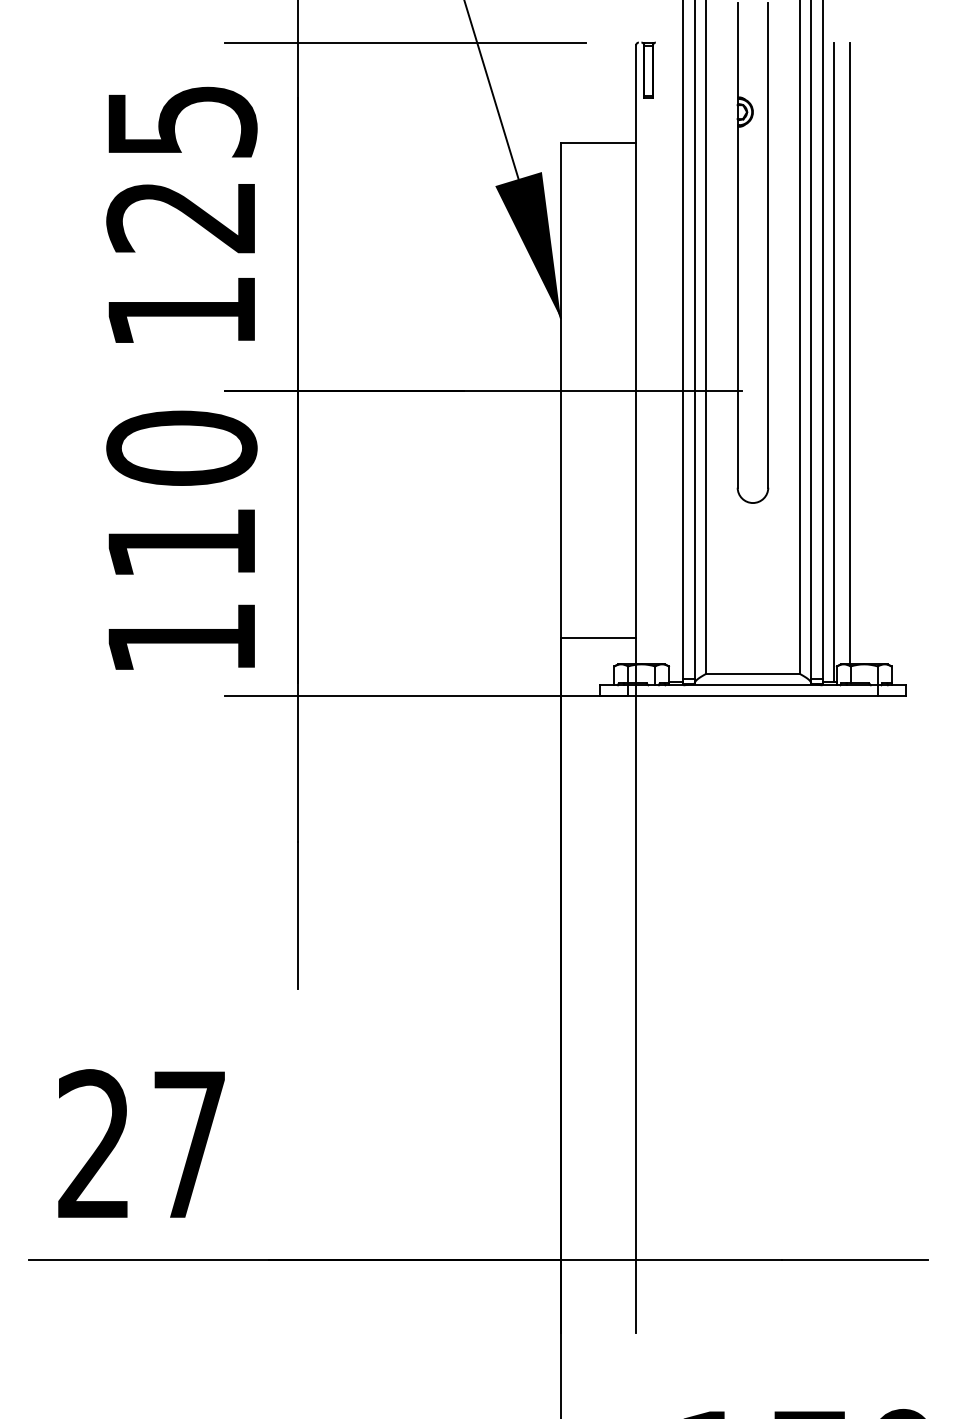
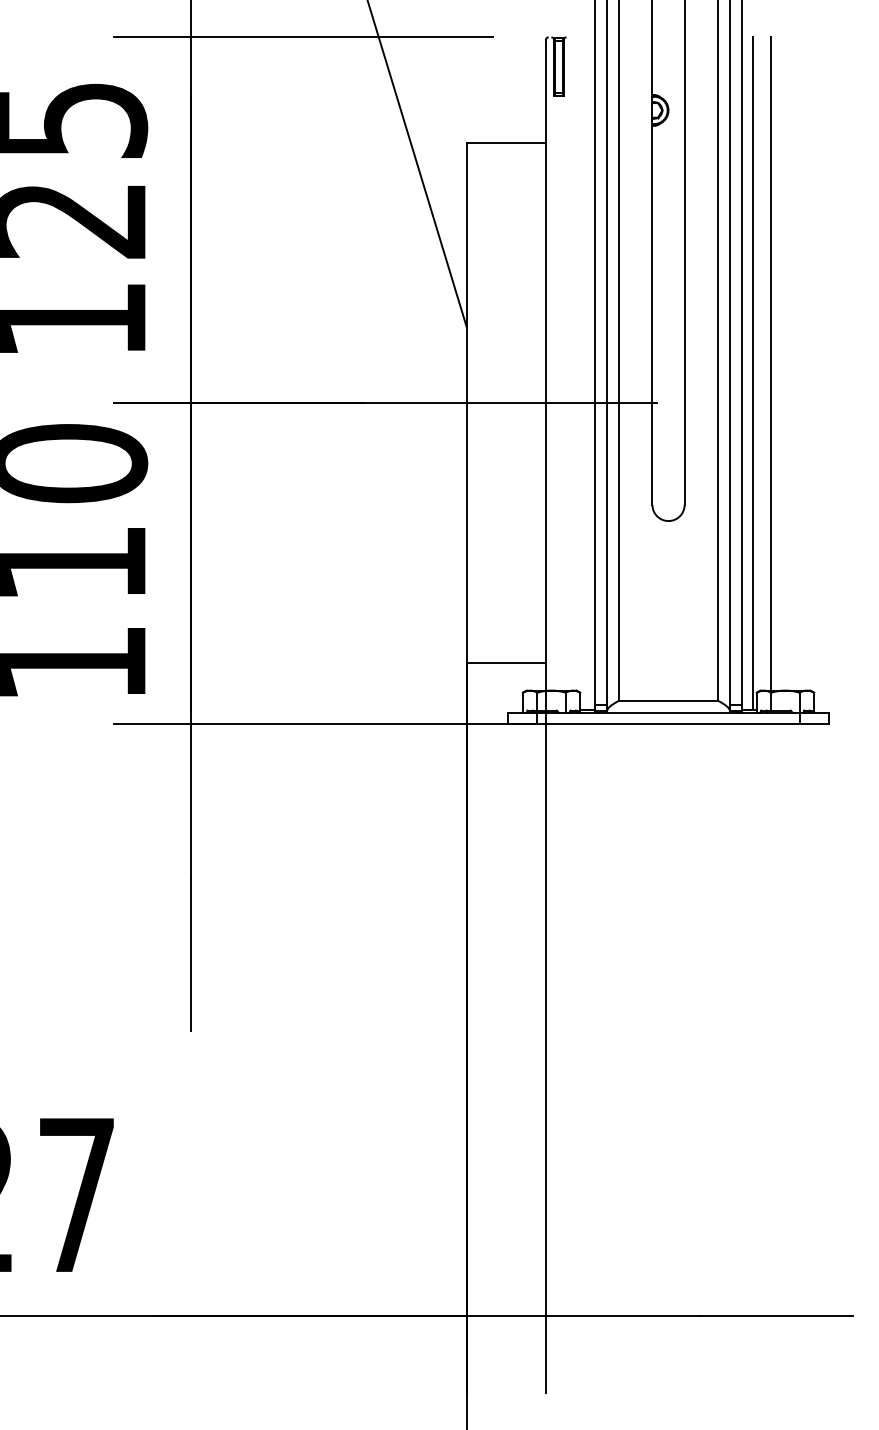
fill: (527, 245) -> (431, 250), removed

